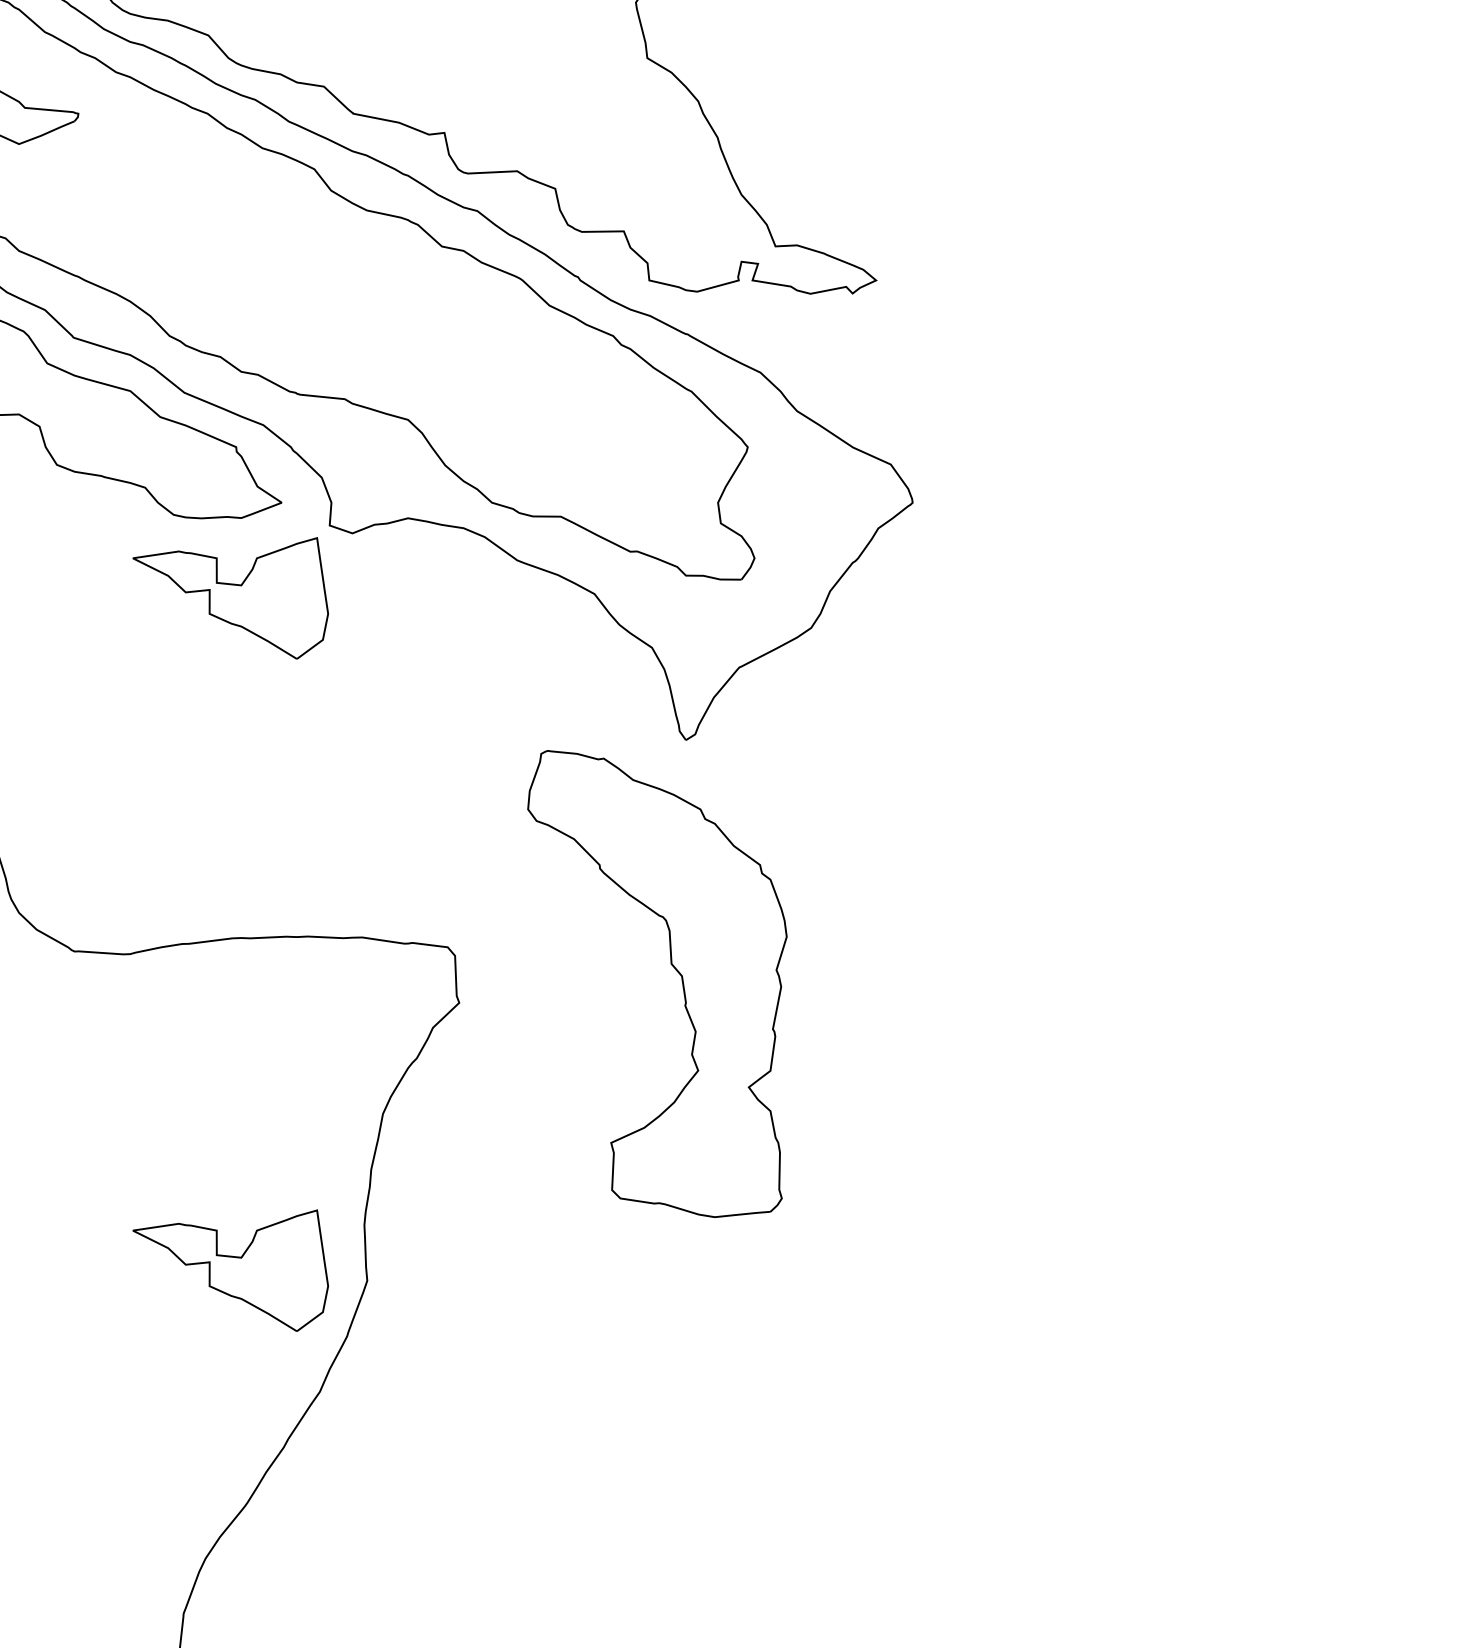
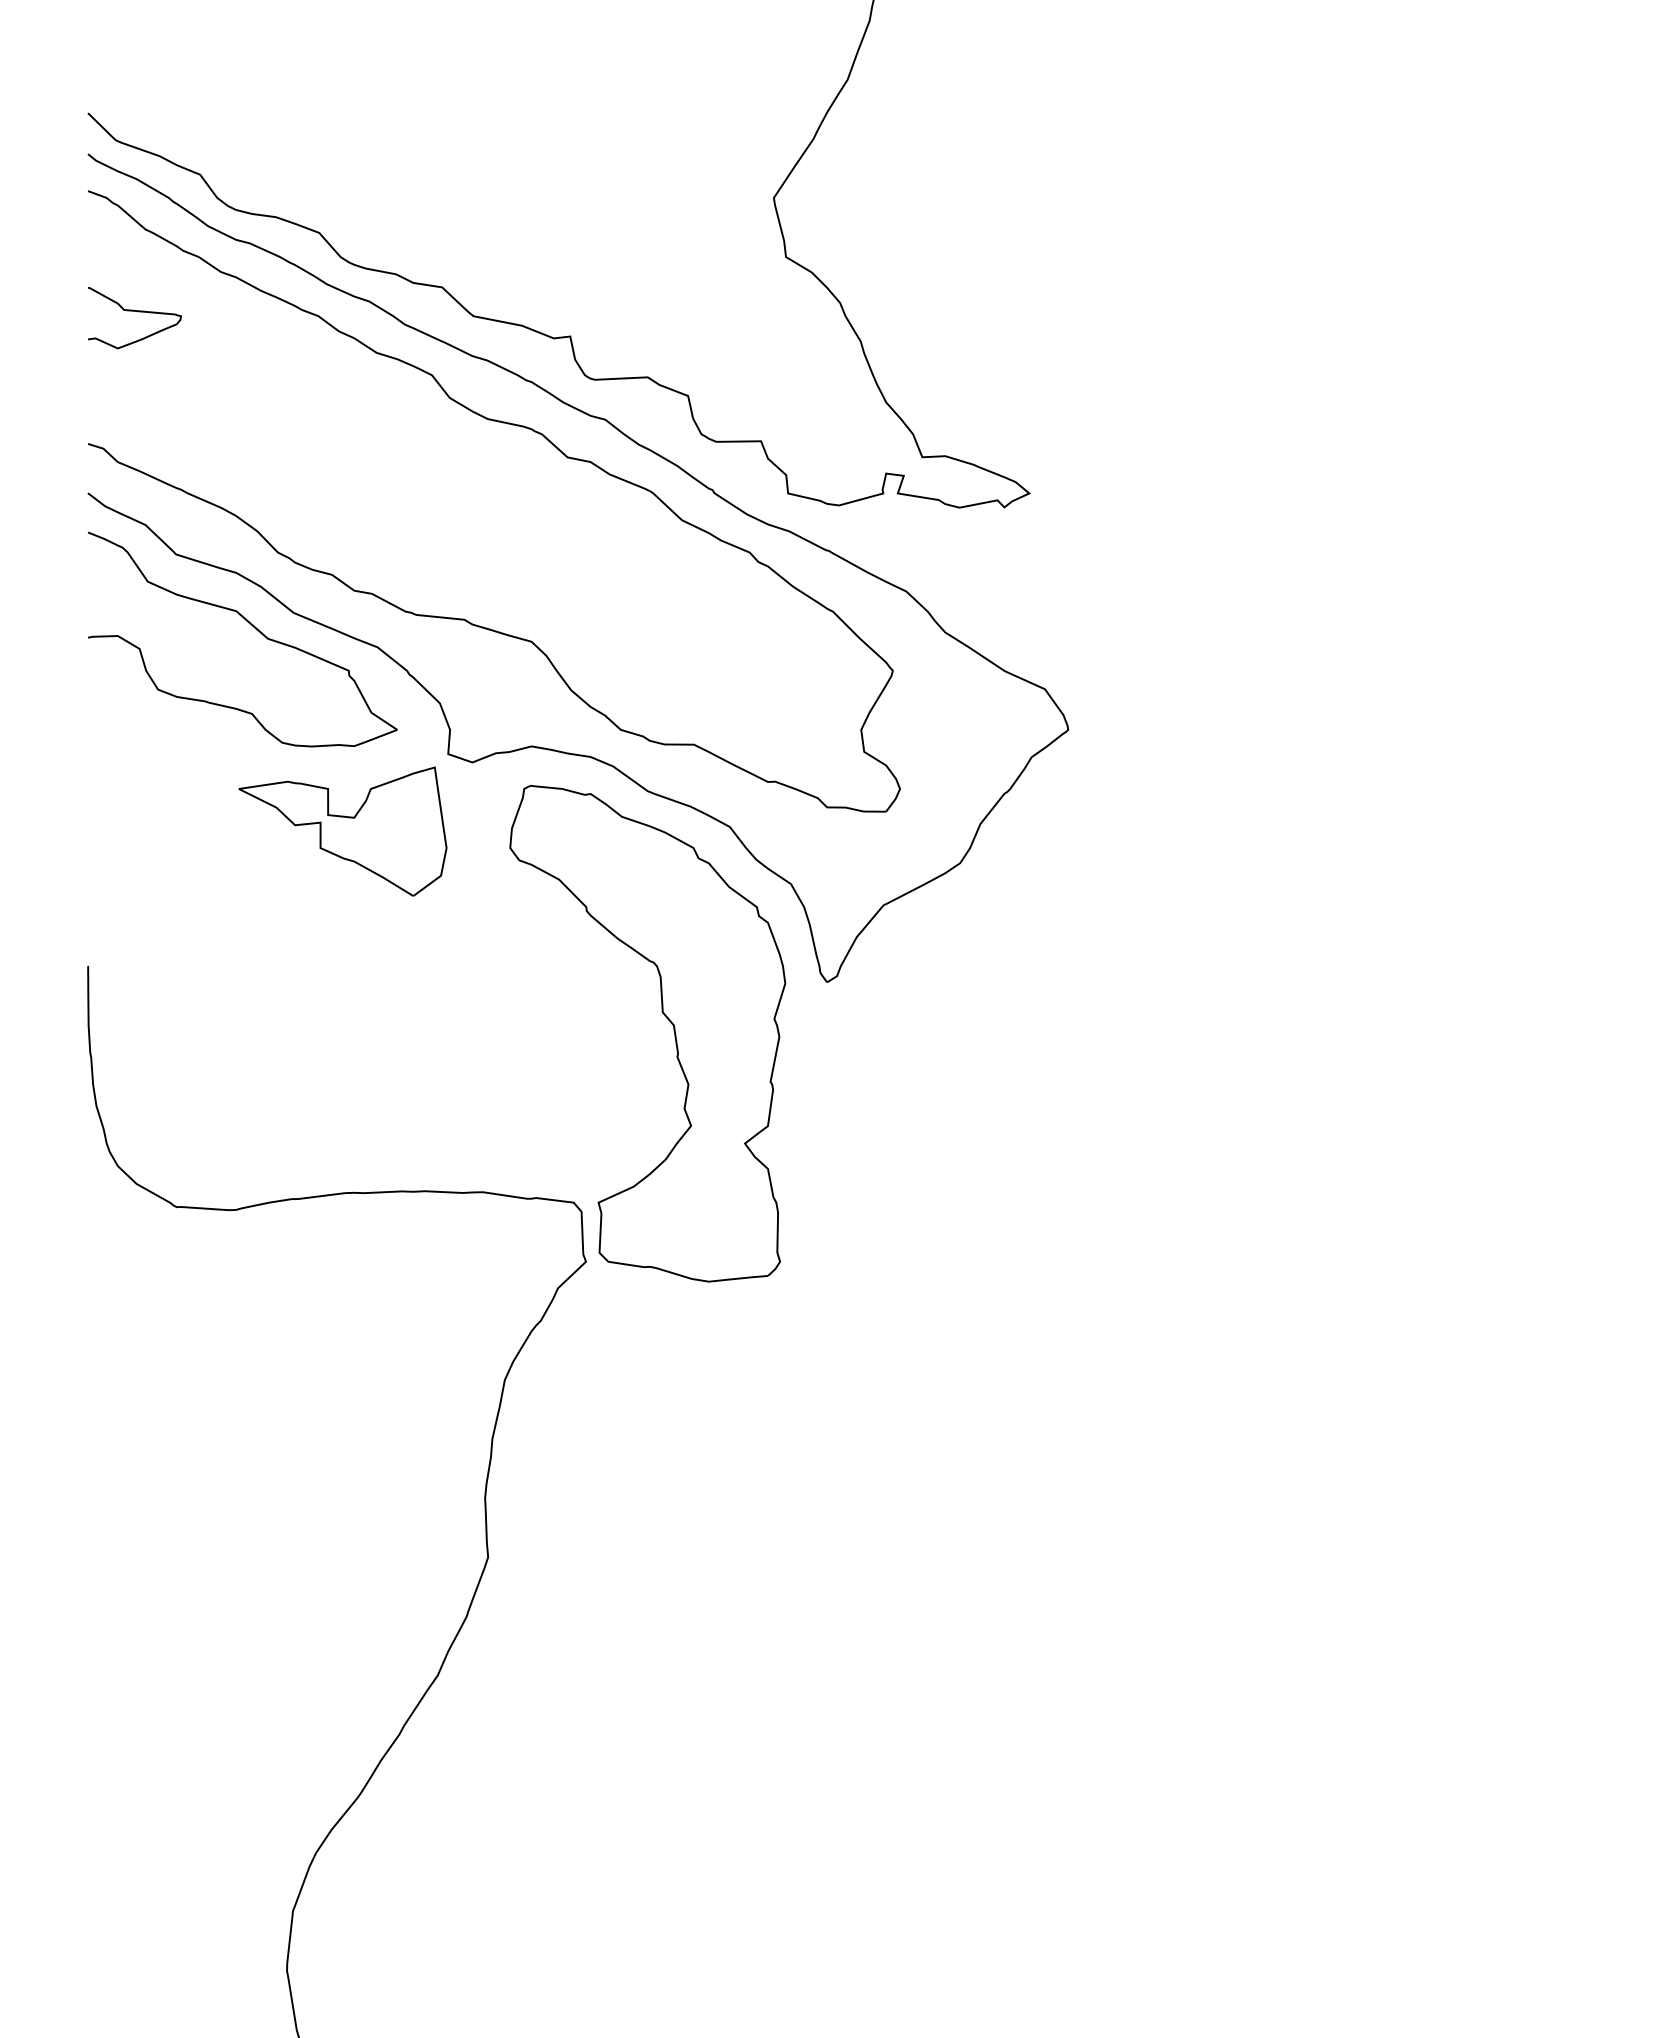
part: (674, 968) -> (665, 1017), moved
part: (230, 1270) -> (342, 1546), removed

